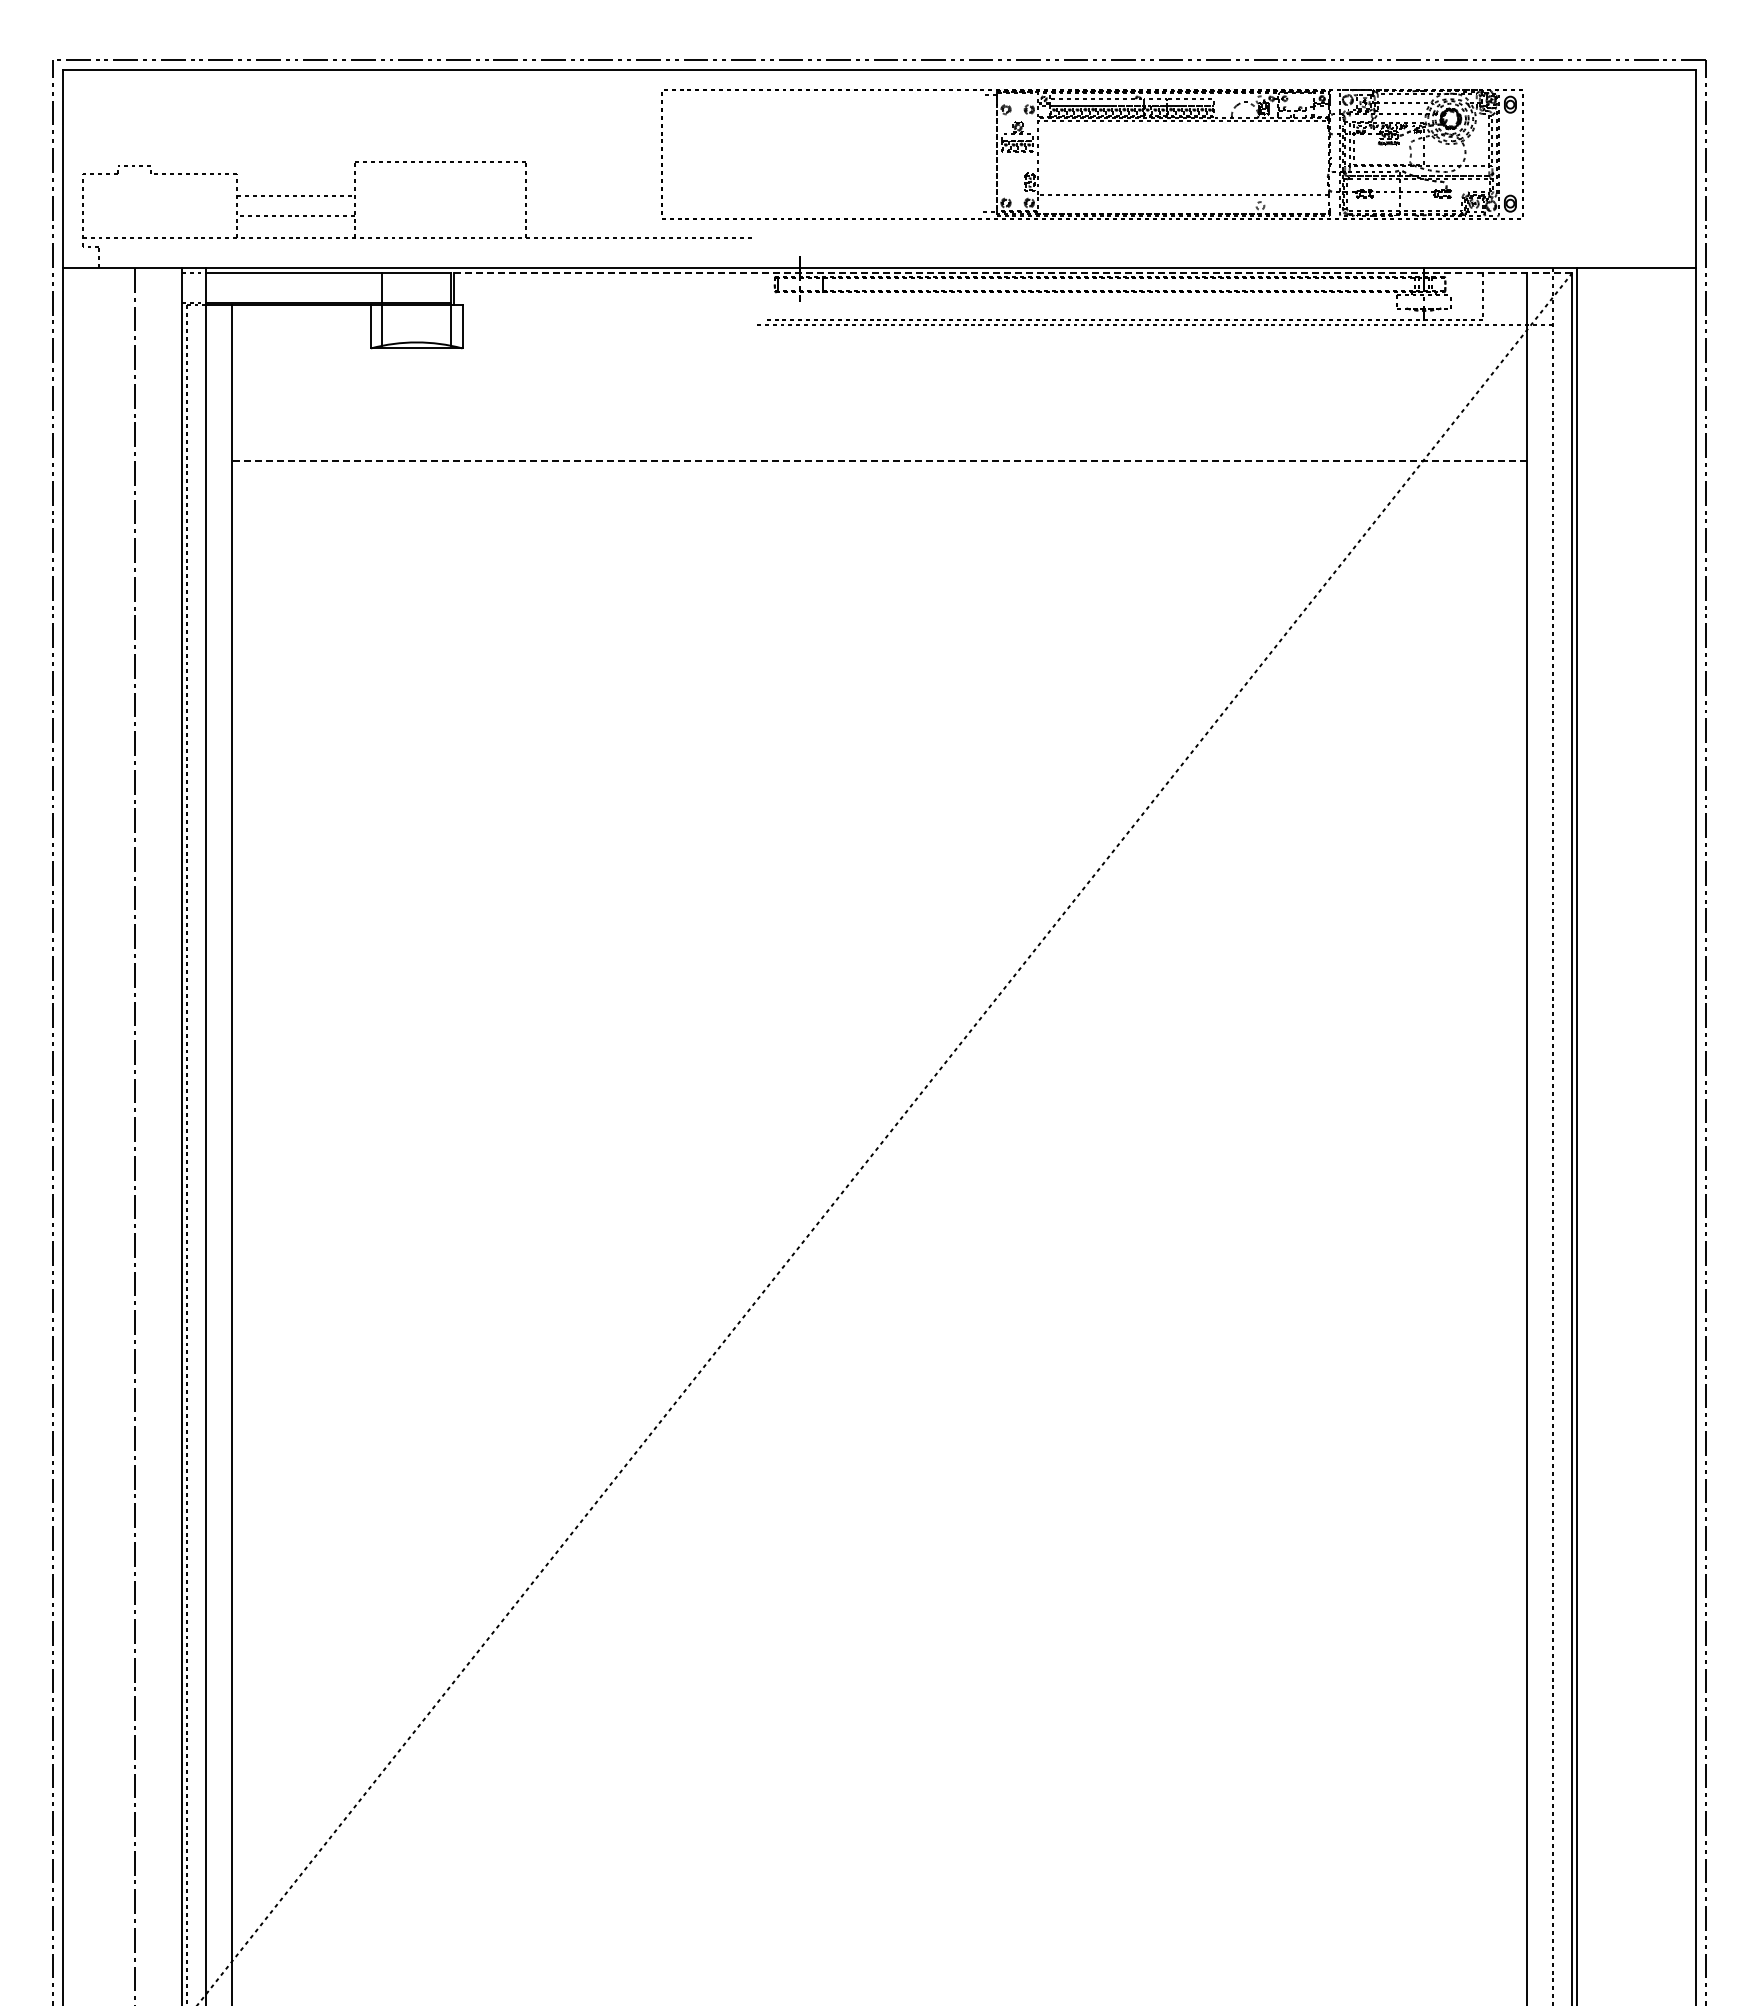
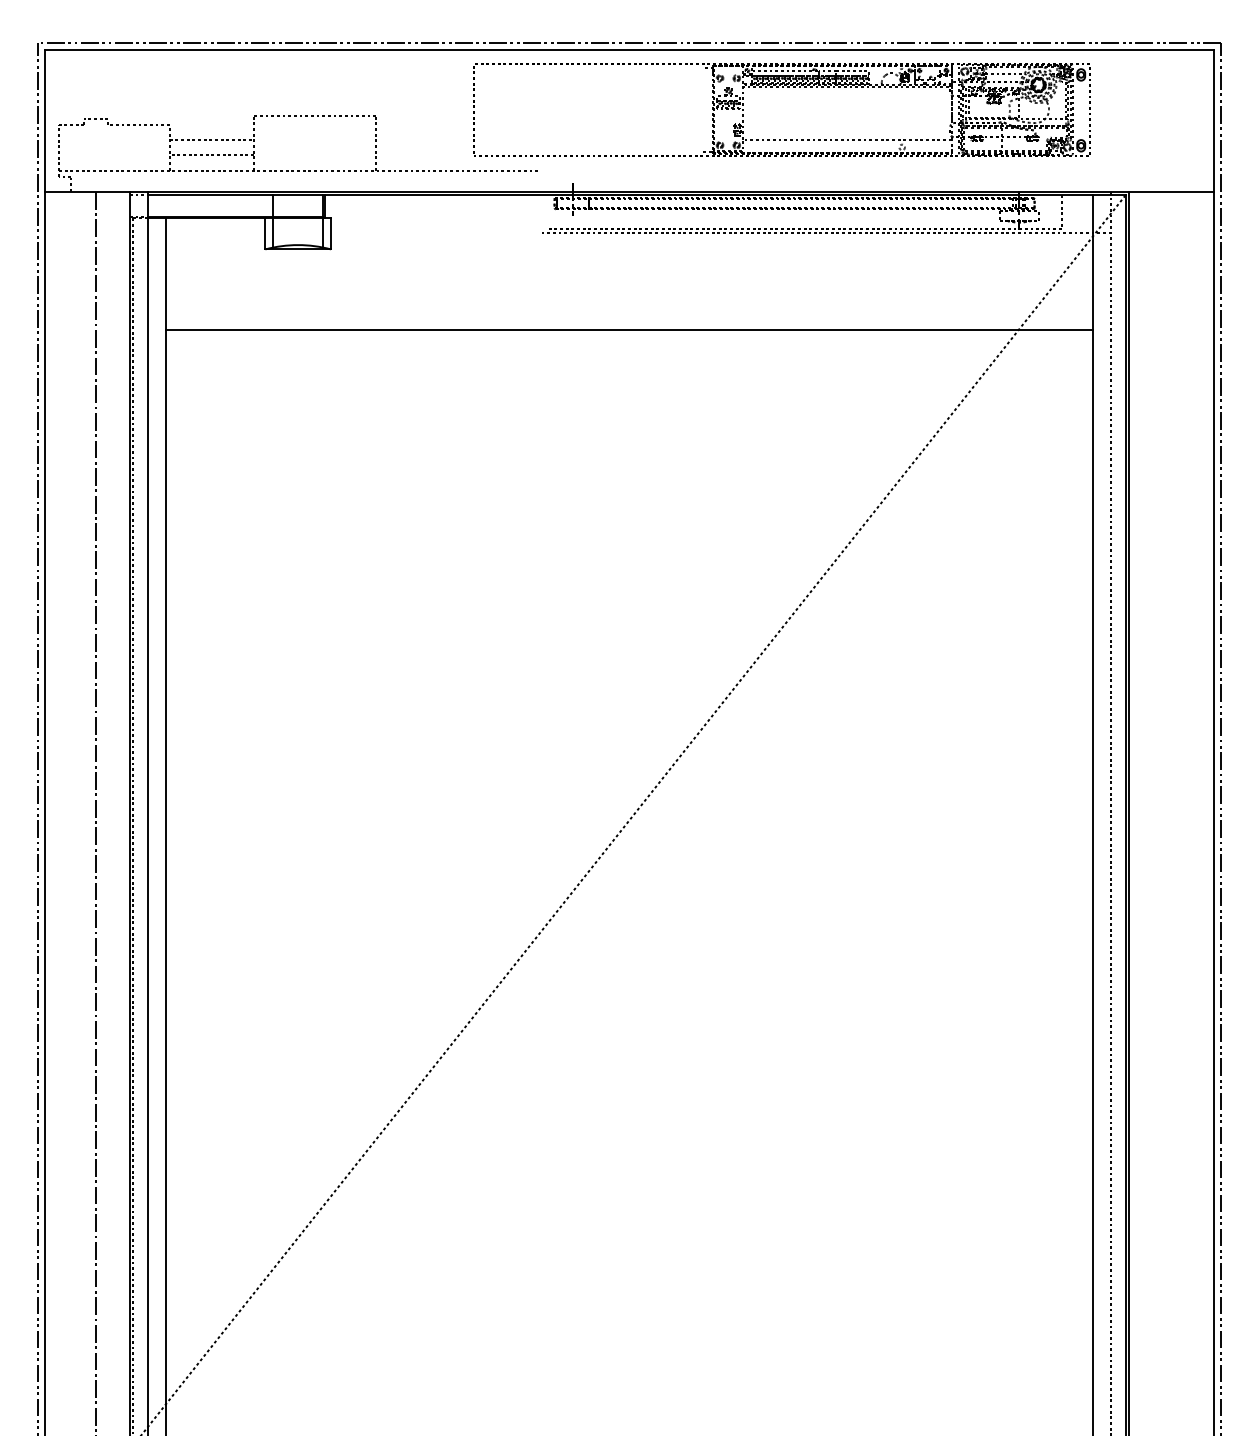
line: (1012, 272) -> (724, 195), dashed -> solid
line: (879, 461) -> (629, 330), dashed -> solid

